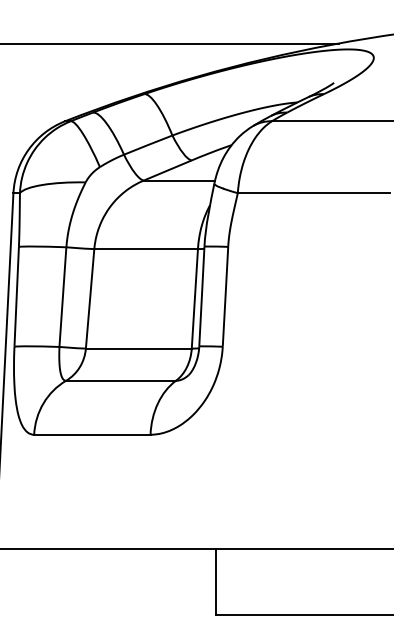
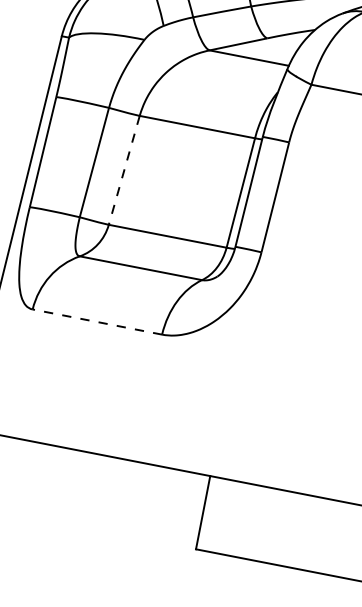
line: (90, 298) -> (124, 170), solid -> dashed
line: (91, 434) -> (96, 321), solid -> dashed

